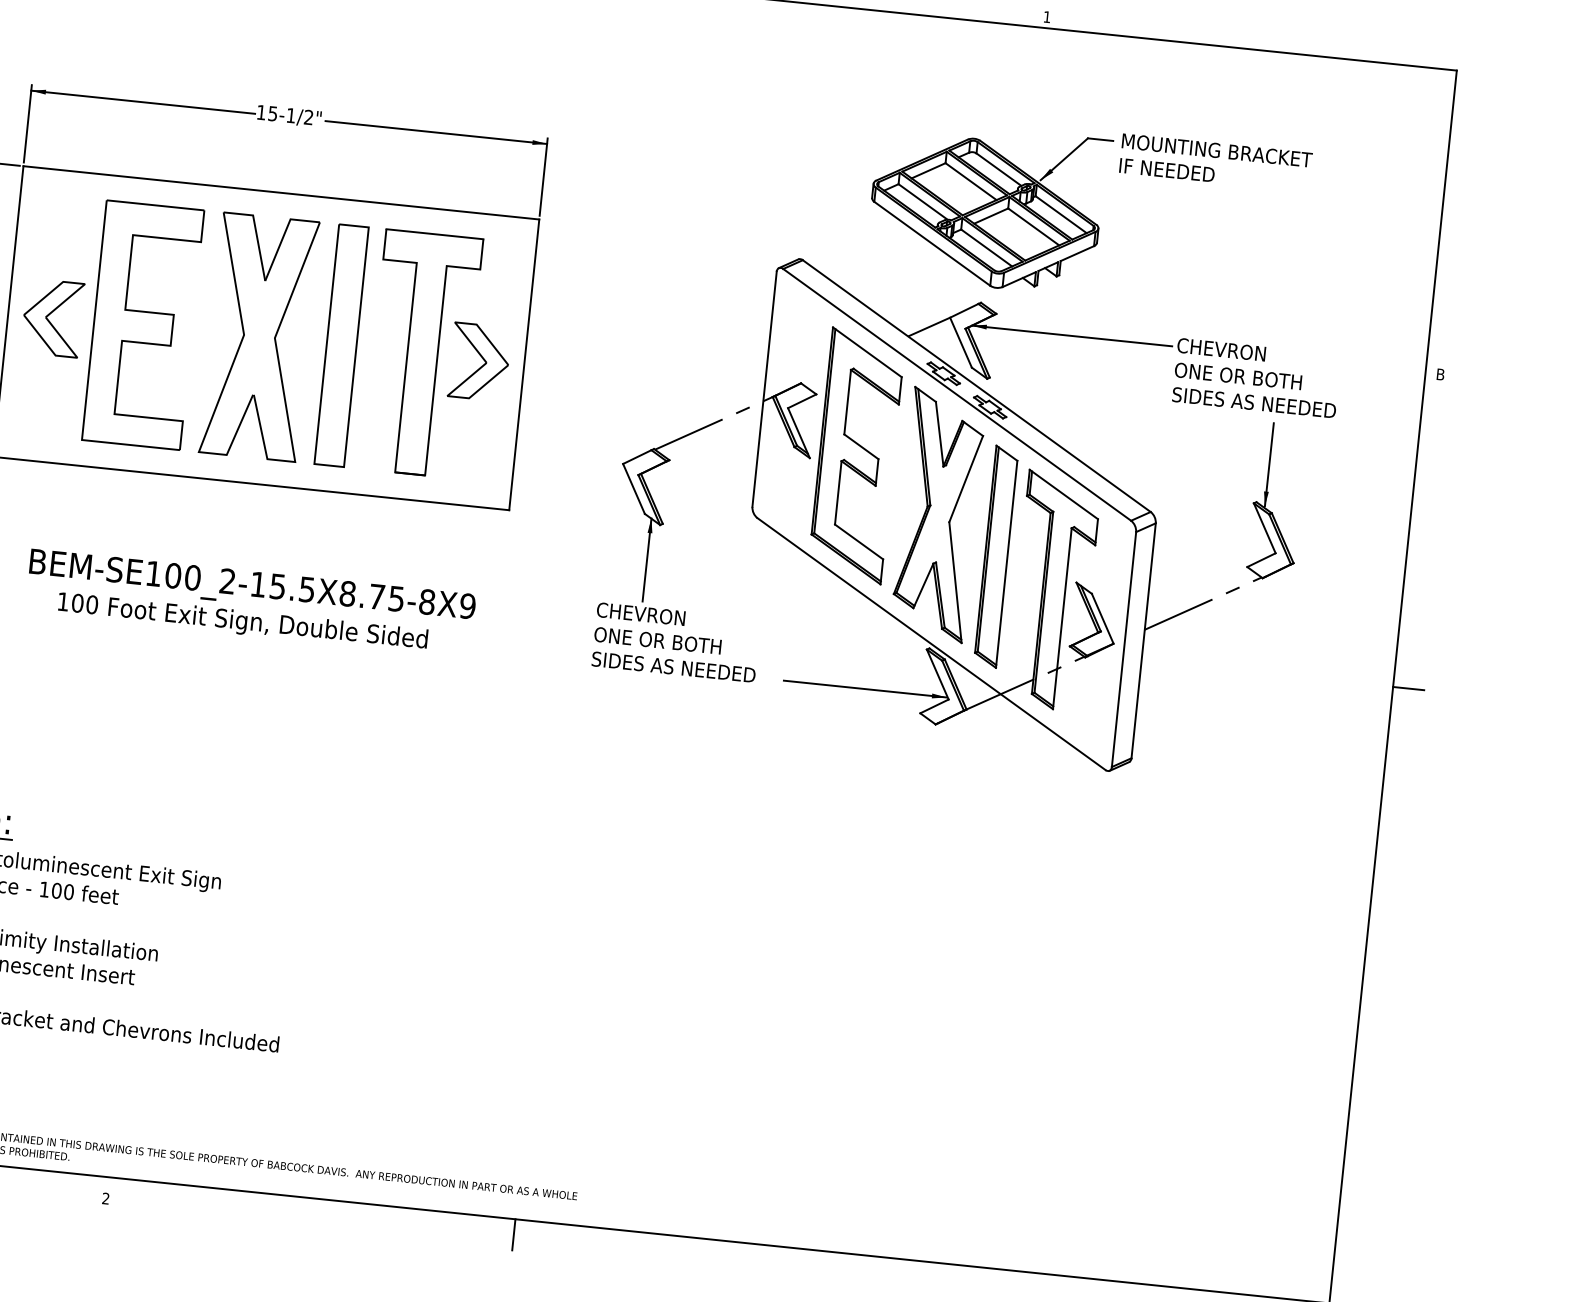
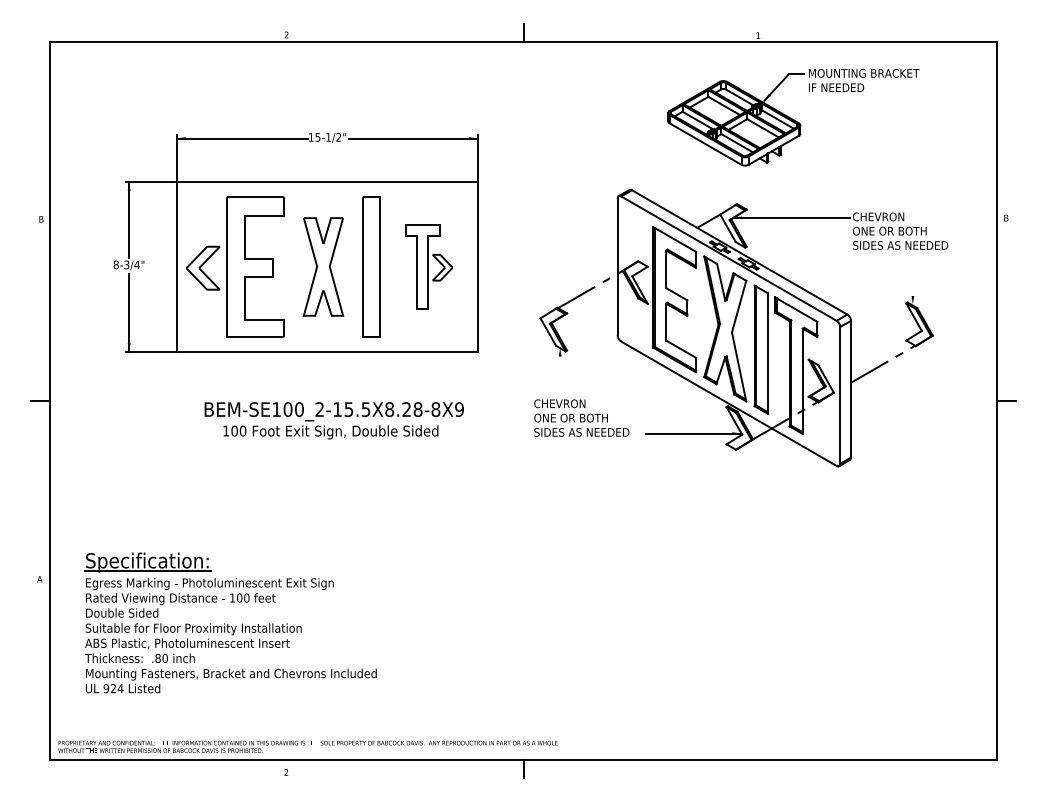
part: (1087, 213) -> (793, 117), moved
part: (259, 336) -> (323, 266), size x0.7
part: (439, 355) -> (428, 266), size x0.6
line: (1268, 464) -> (912, 280), removed
line: (646, 560) -> (559, 372), removed
text: (387, 597) -> (412, 409), BEM-SE100_2-15.5X8.75-8X9 -> BEM-SE100_2-15.5X8.28-8X9

